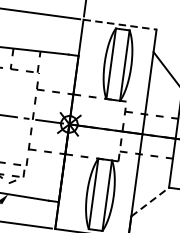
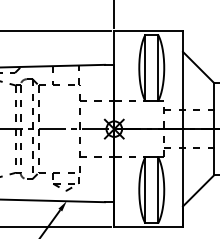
line: (121, 24) -> (149, 30), dashed -> solid
line: (150, 201) -> (198, 190), dashed -> solid

